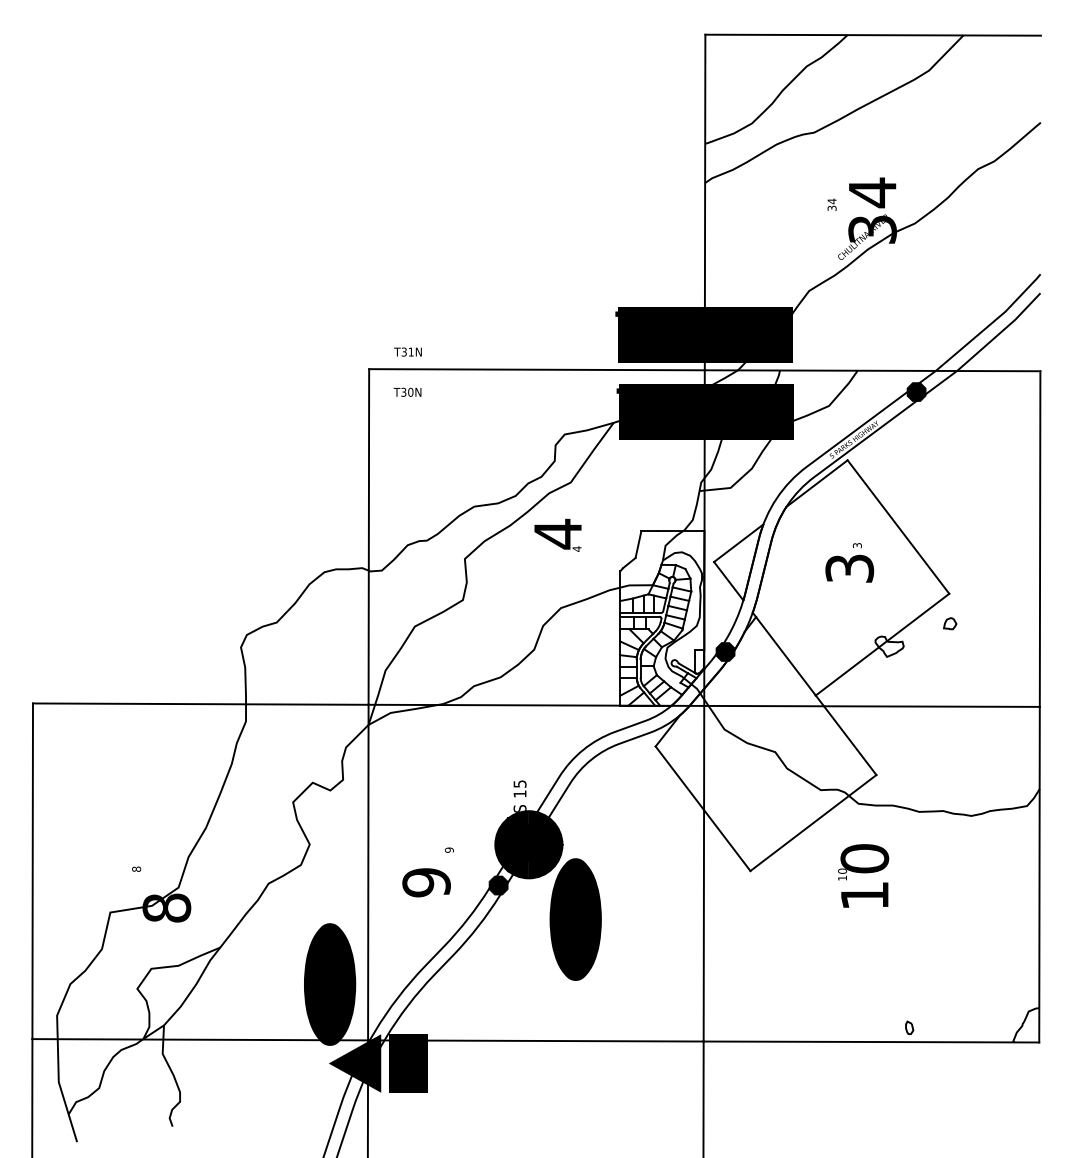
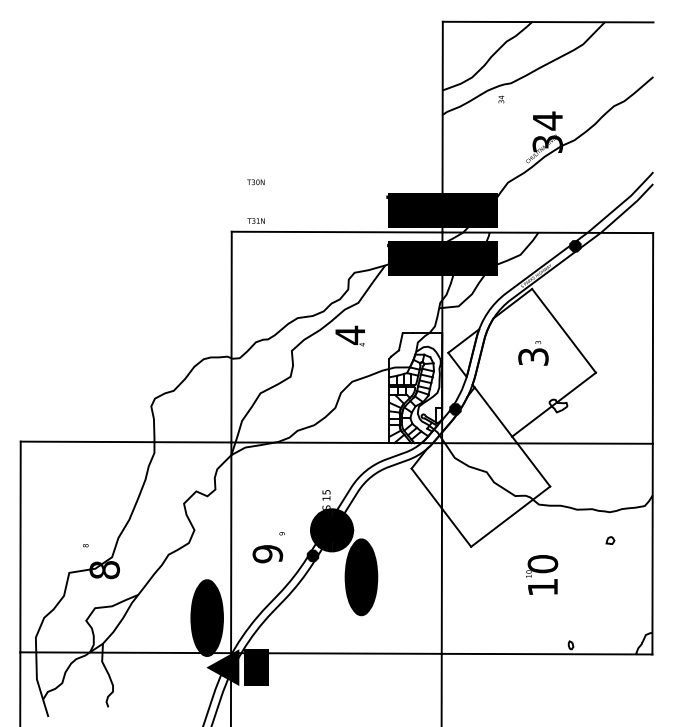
text: (832, 204) -> (501, 99), moved
text: (406, 392) -> (255, 182), moved
part: (950, 623) -> (610, 540), moved
text: (864, 875) -> (542, 574), moved

